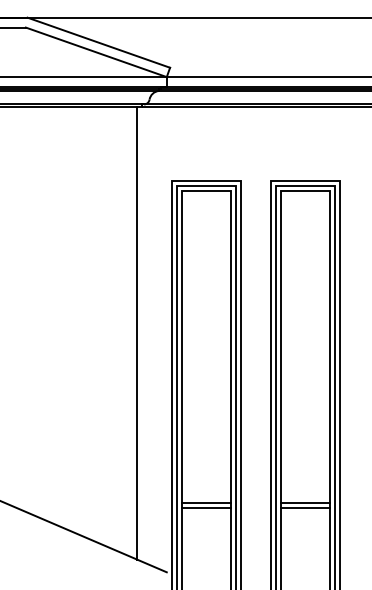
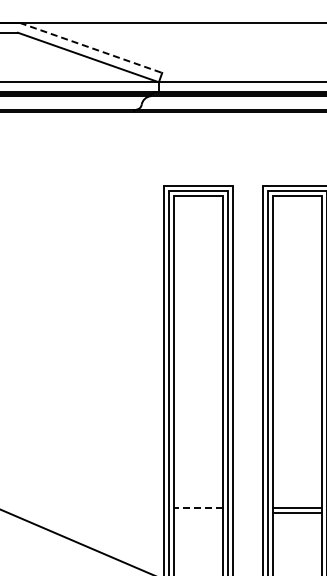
line: (98, 42) -> (90, 47), solid -> dashed
line: (137, 332) -> (129, 337), removed
line: (206, 502) -> (198, 507), solid -> dashed
line: (206, 507) -> (198, 512), removed

